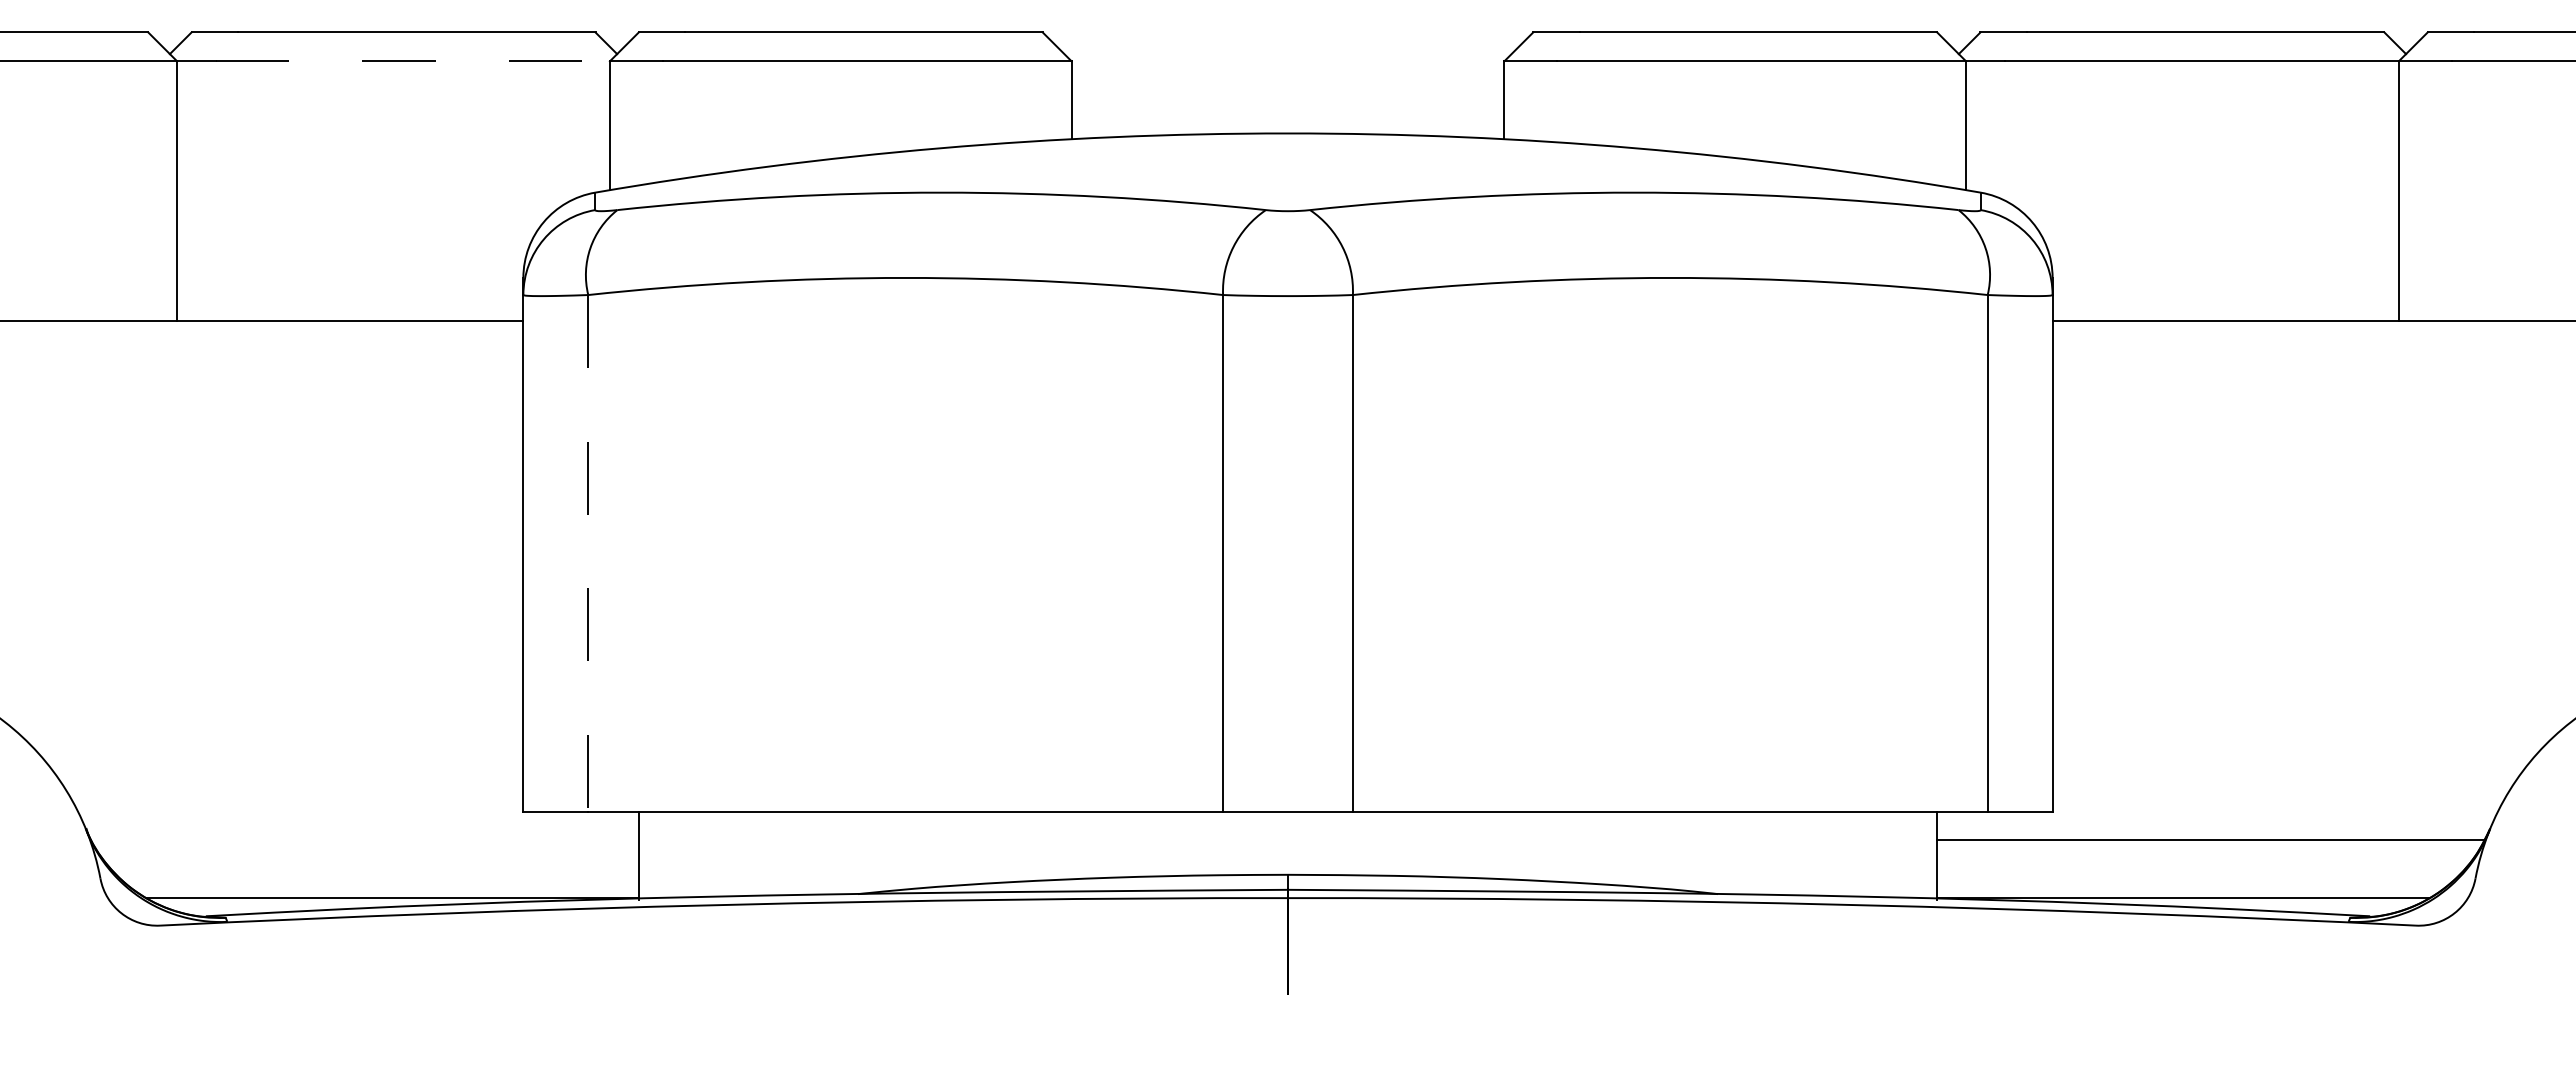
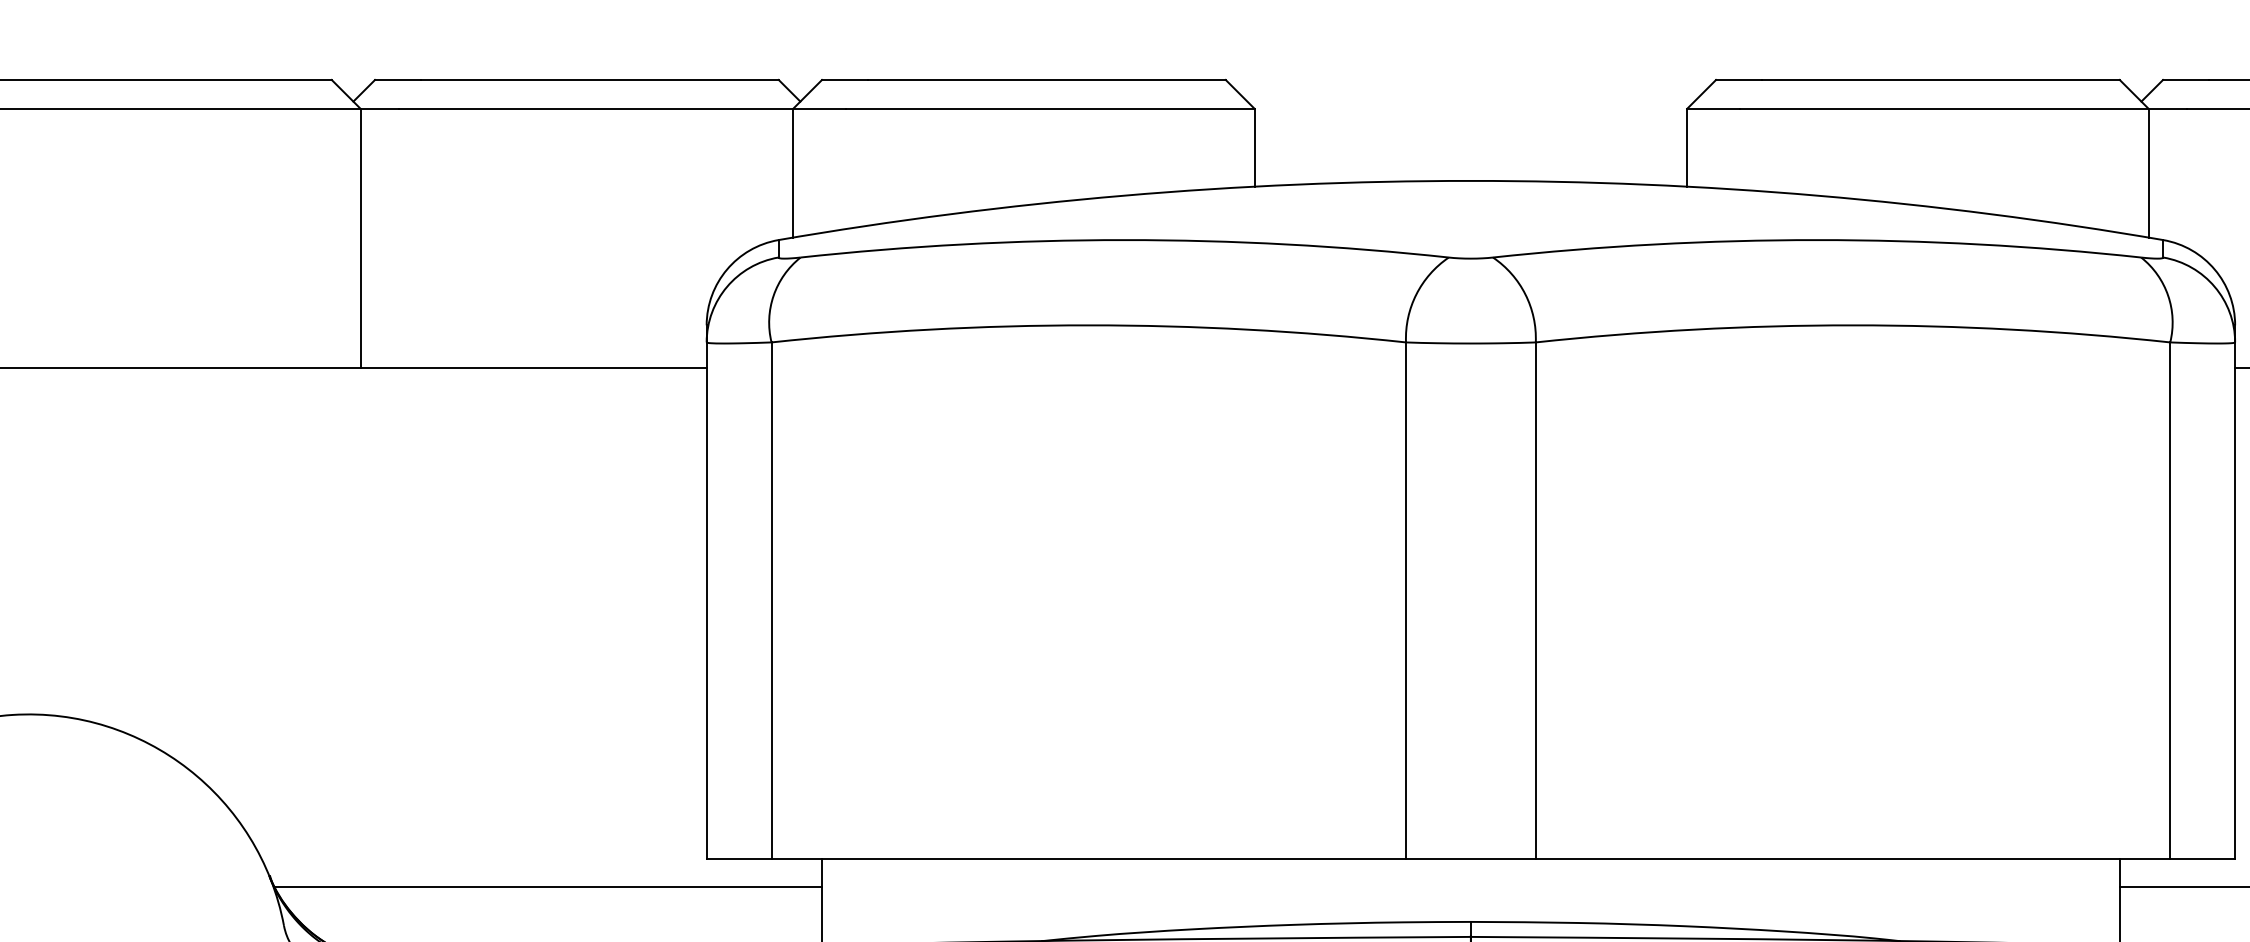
line: (413, 61) -> (596, 109), dashed -> solid
line: (588, 553) -> (771, 600), dashed -> solid
line: (364, 840) -> (547, 887), added

